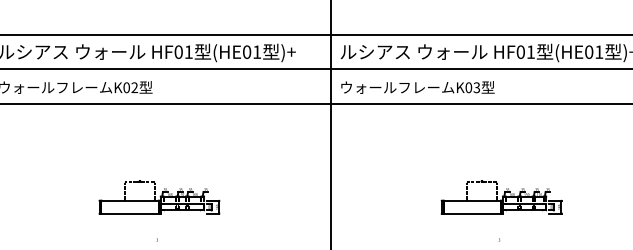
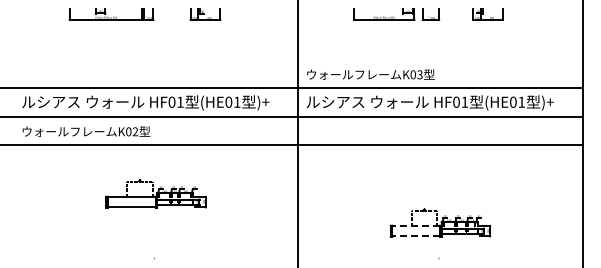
text: (417, 87) -> (370, 74), moved
part: (158, 196) -> (155, 193), moved
line: (472, 200) -> (416, 225), solid -> dashed
line: (472, 213) -> (416, 236), solid -> dashed

